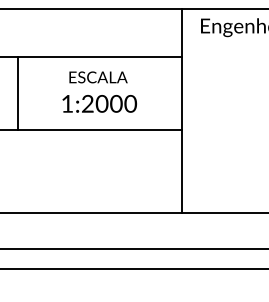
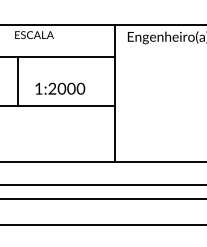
text: (98, 76) -> (34, 34), moved
line: (17, 92) -> (17, 81), moved

